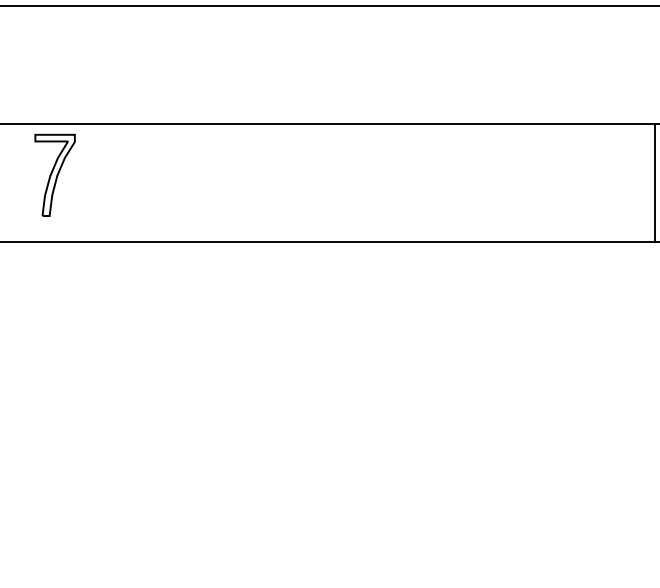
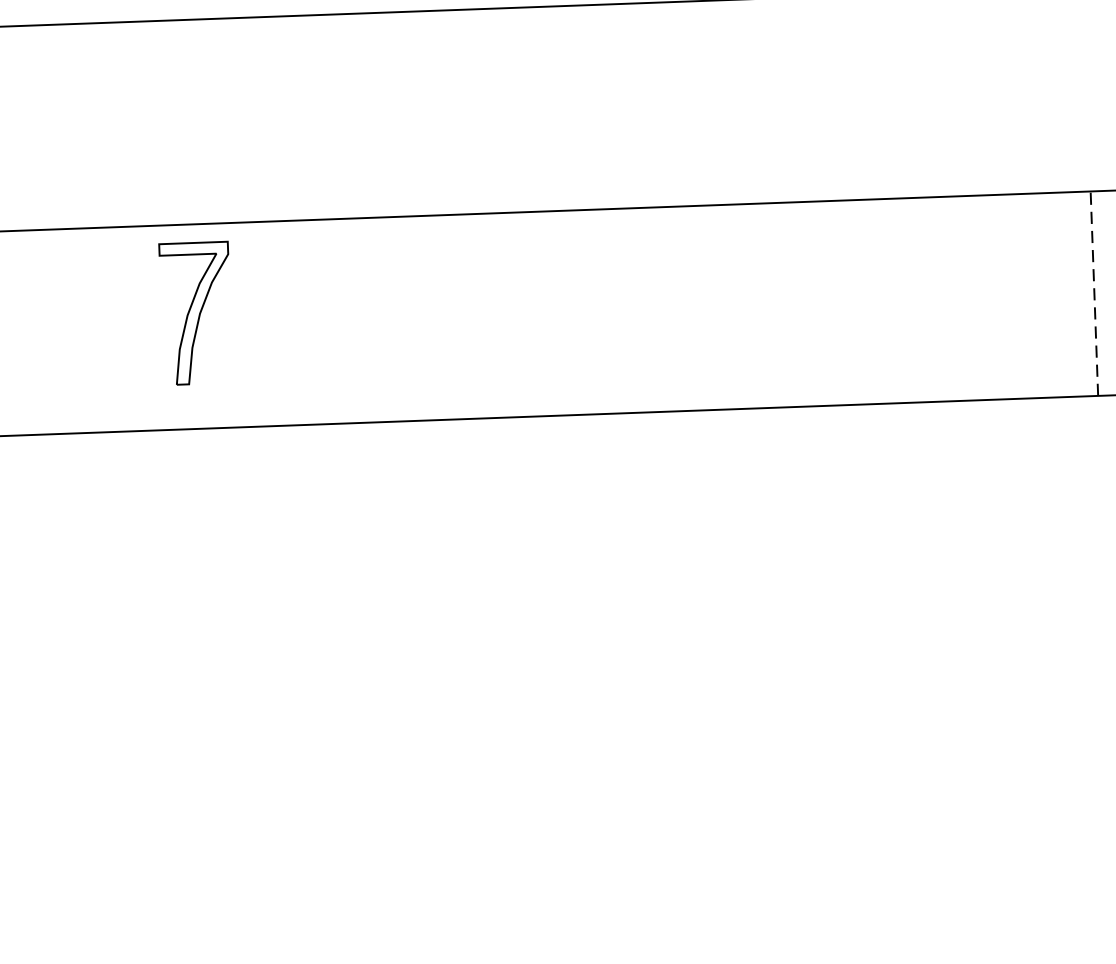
part: (54, 174) -> (194, 311), moved
line: (655, 182) -> (1095, 292), solid -> dashed

